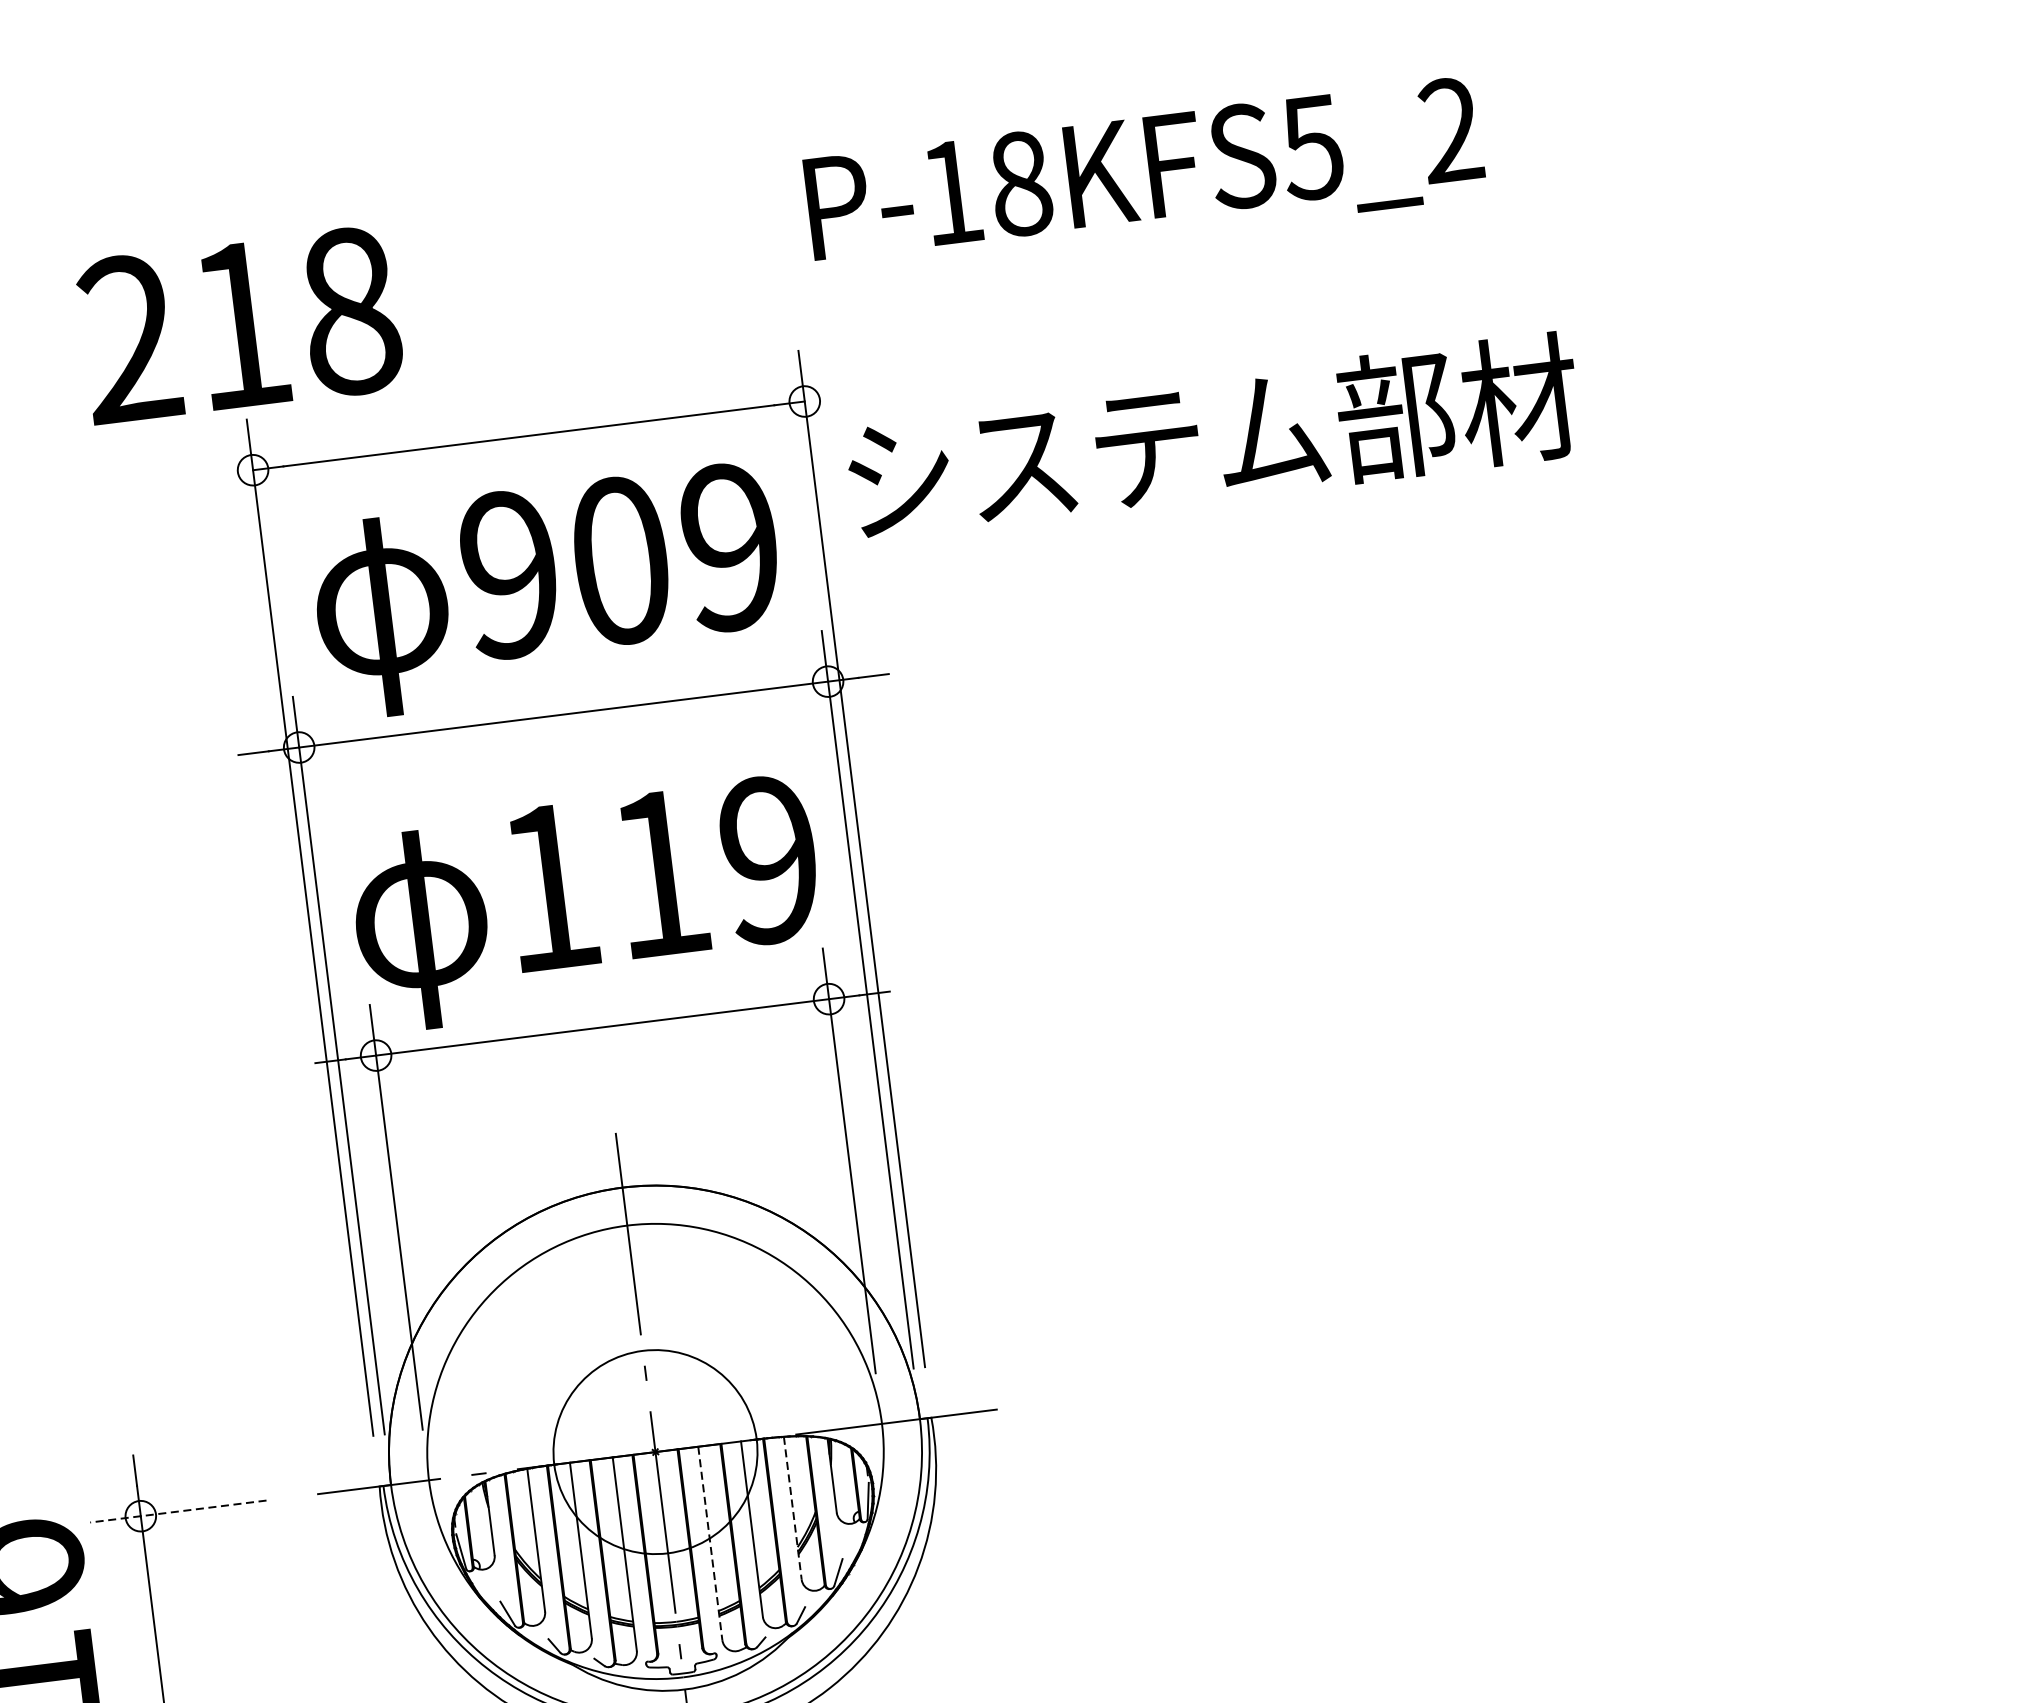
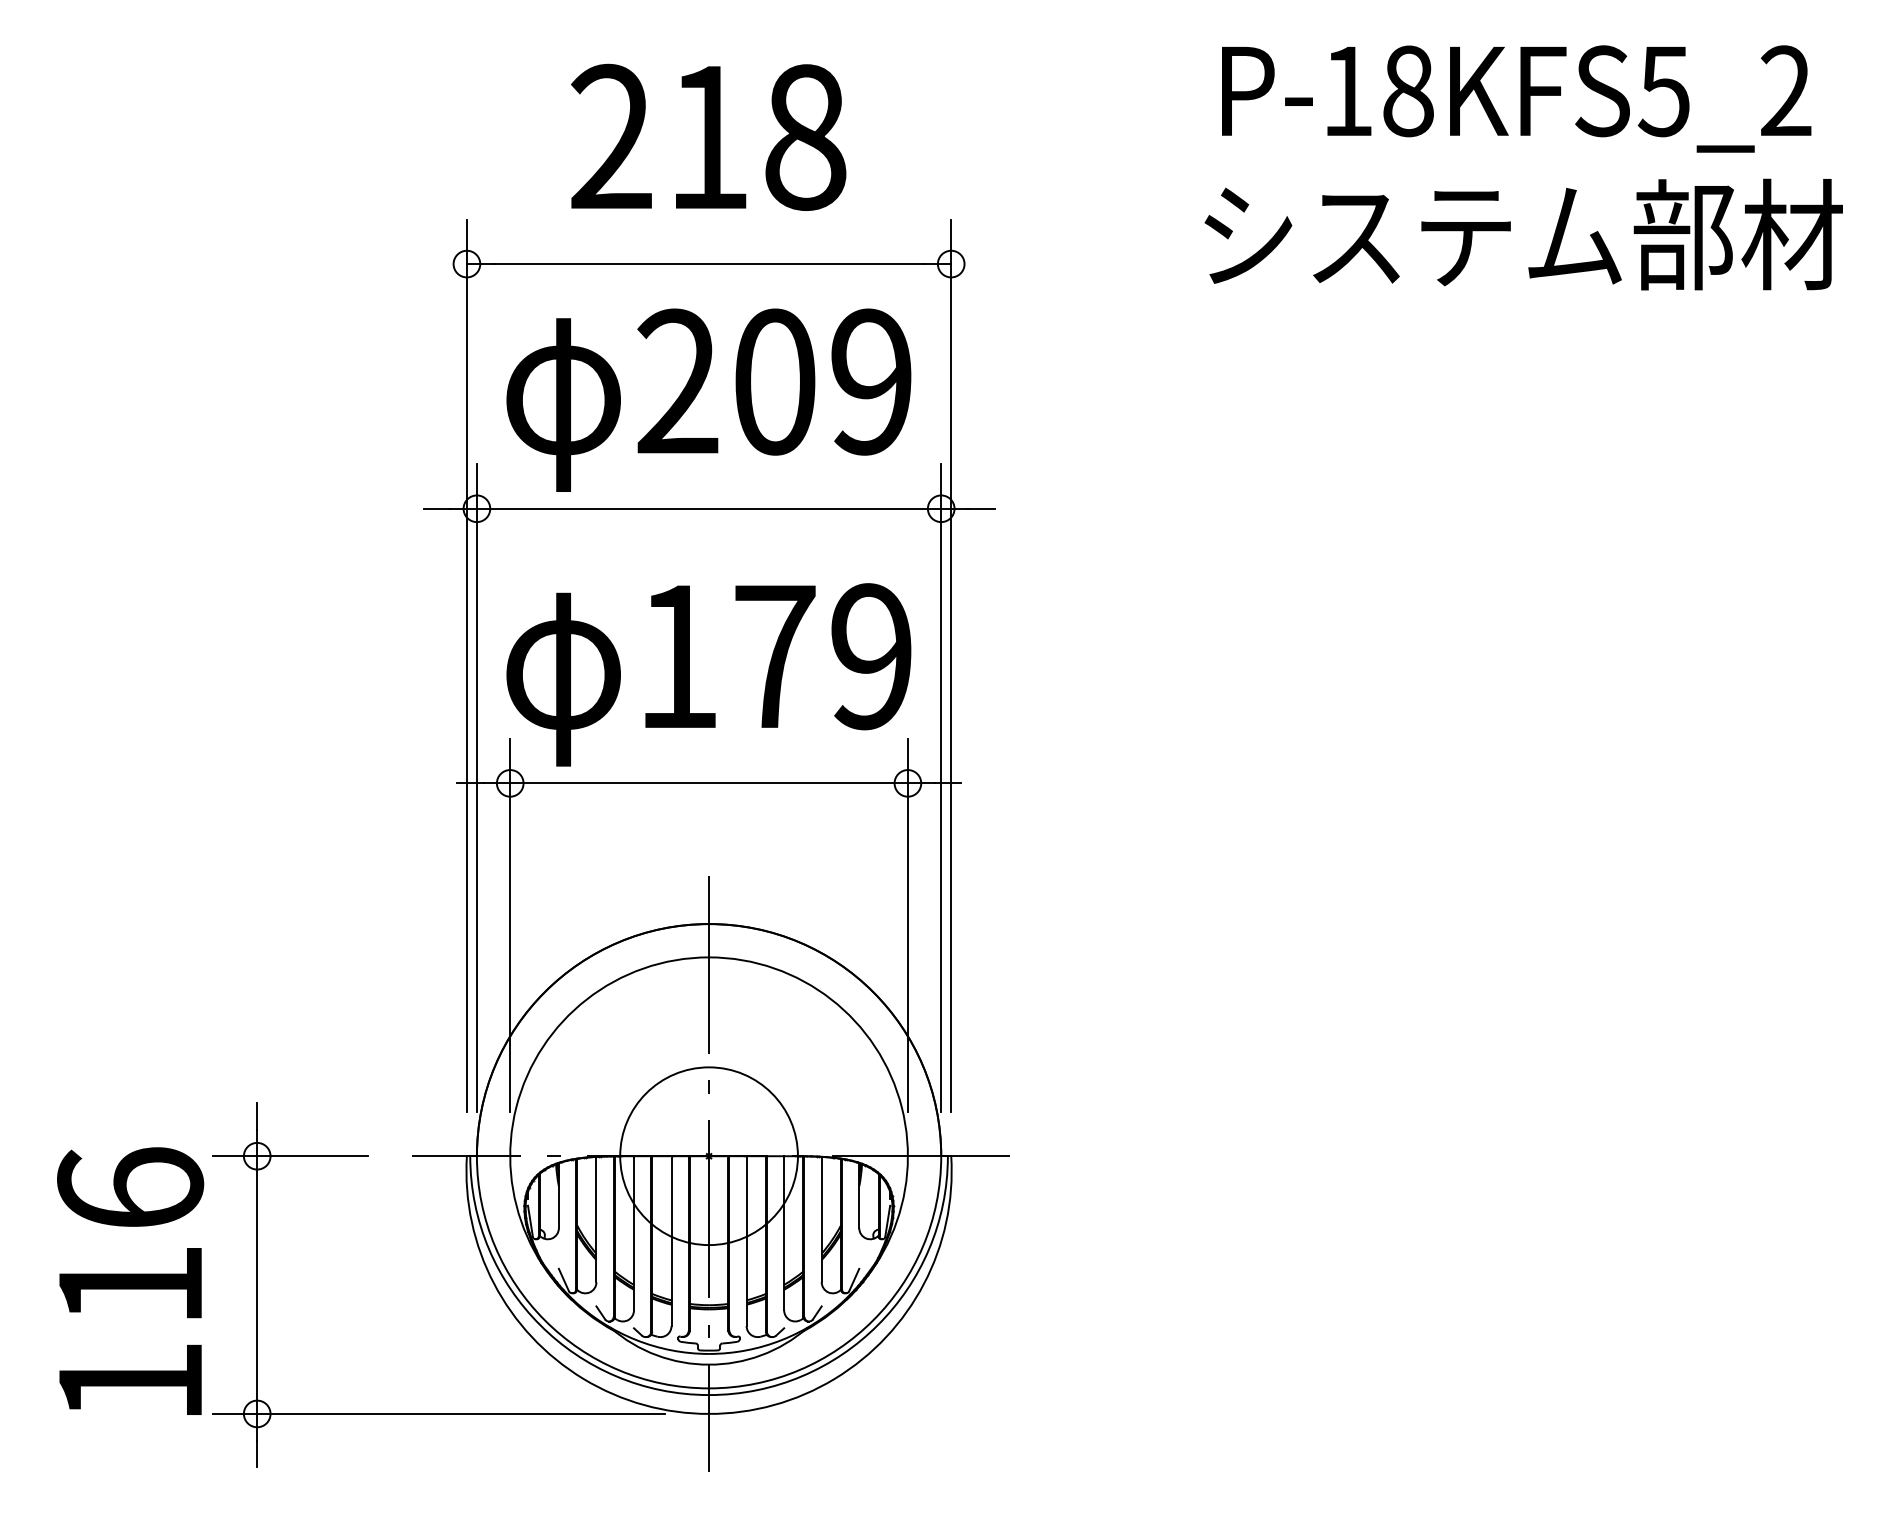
text: (1144, 176) -> (1516, 98), moved
text: (240, 324) -> (708, 136), moved
text: (1213, 437) -> (1523, 234), moved
text: (509, 574) -> (677, 381), 909 -> 209
text: (660, 873) -> (775, 656), 119 -> 179
line: (792, 1508) -> (821, 1219), dashed -> solid
line: (177, 1511) -> (289, 1156), dashed -> solid
line: (710, 1543) -> (746, 1241), dashed -> solid

